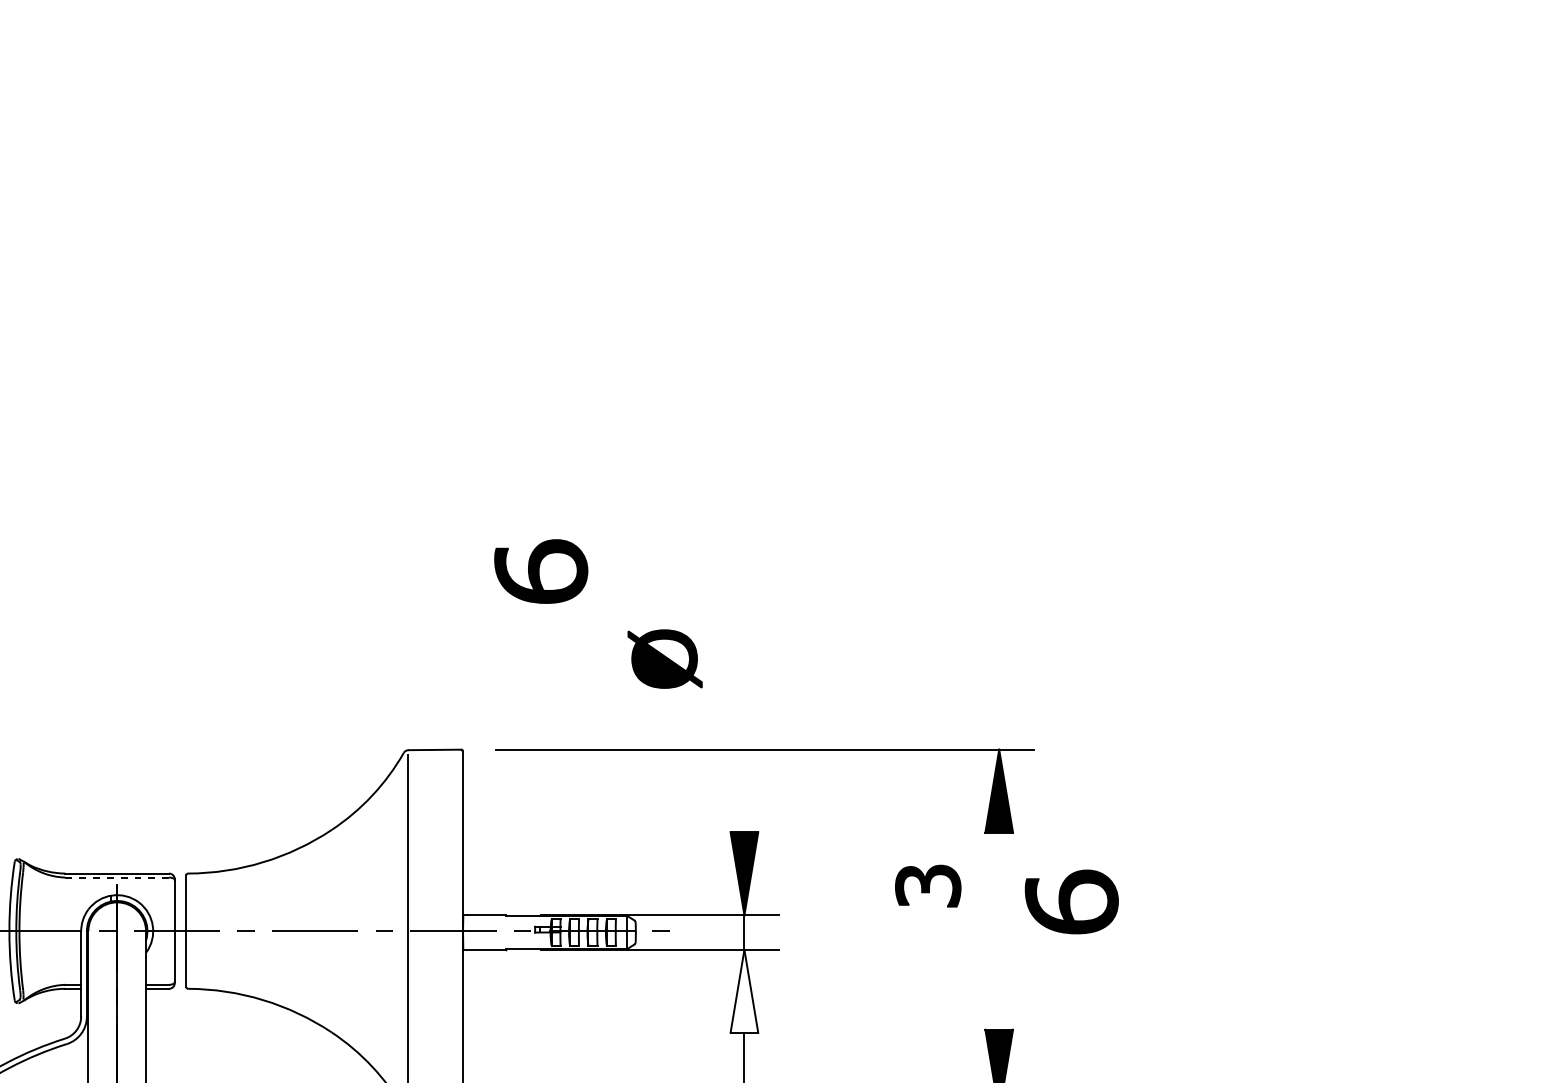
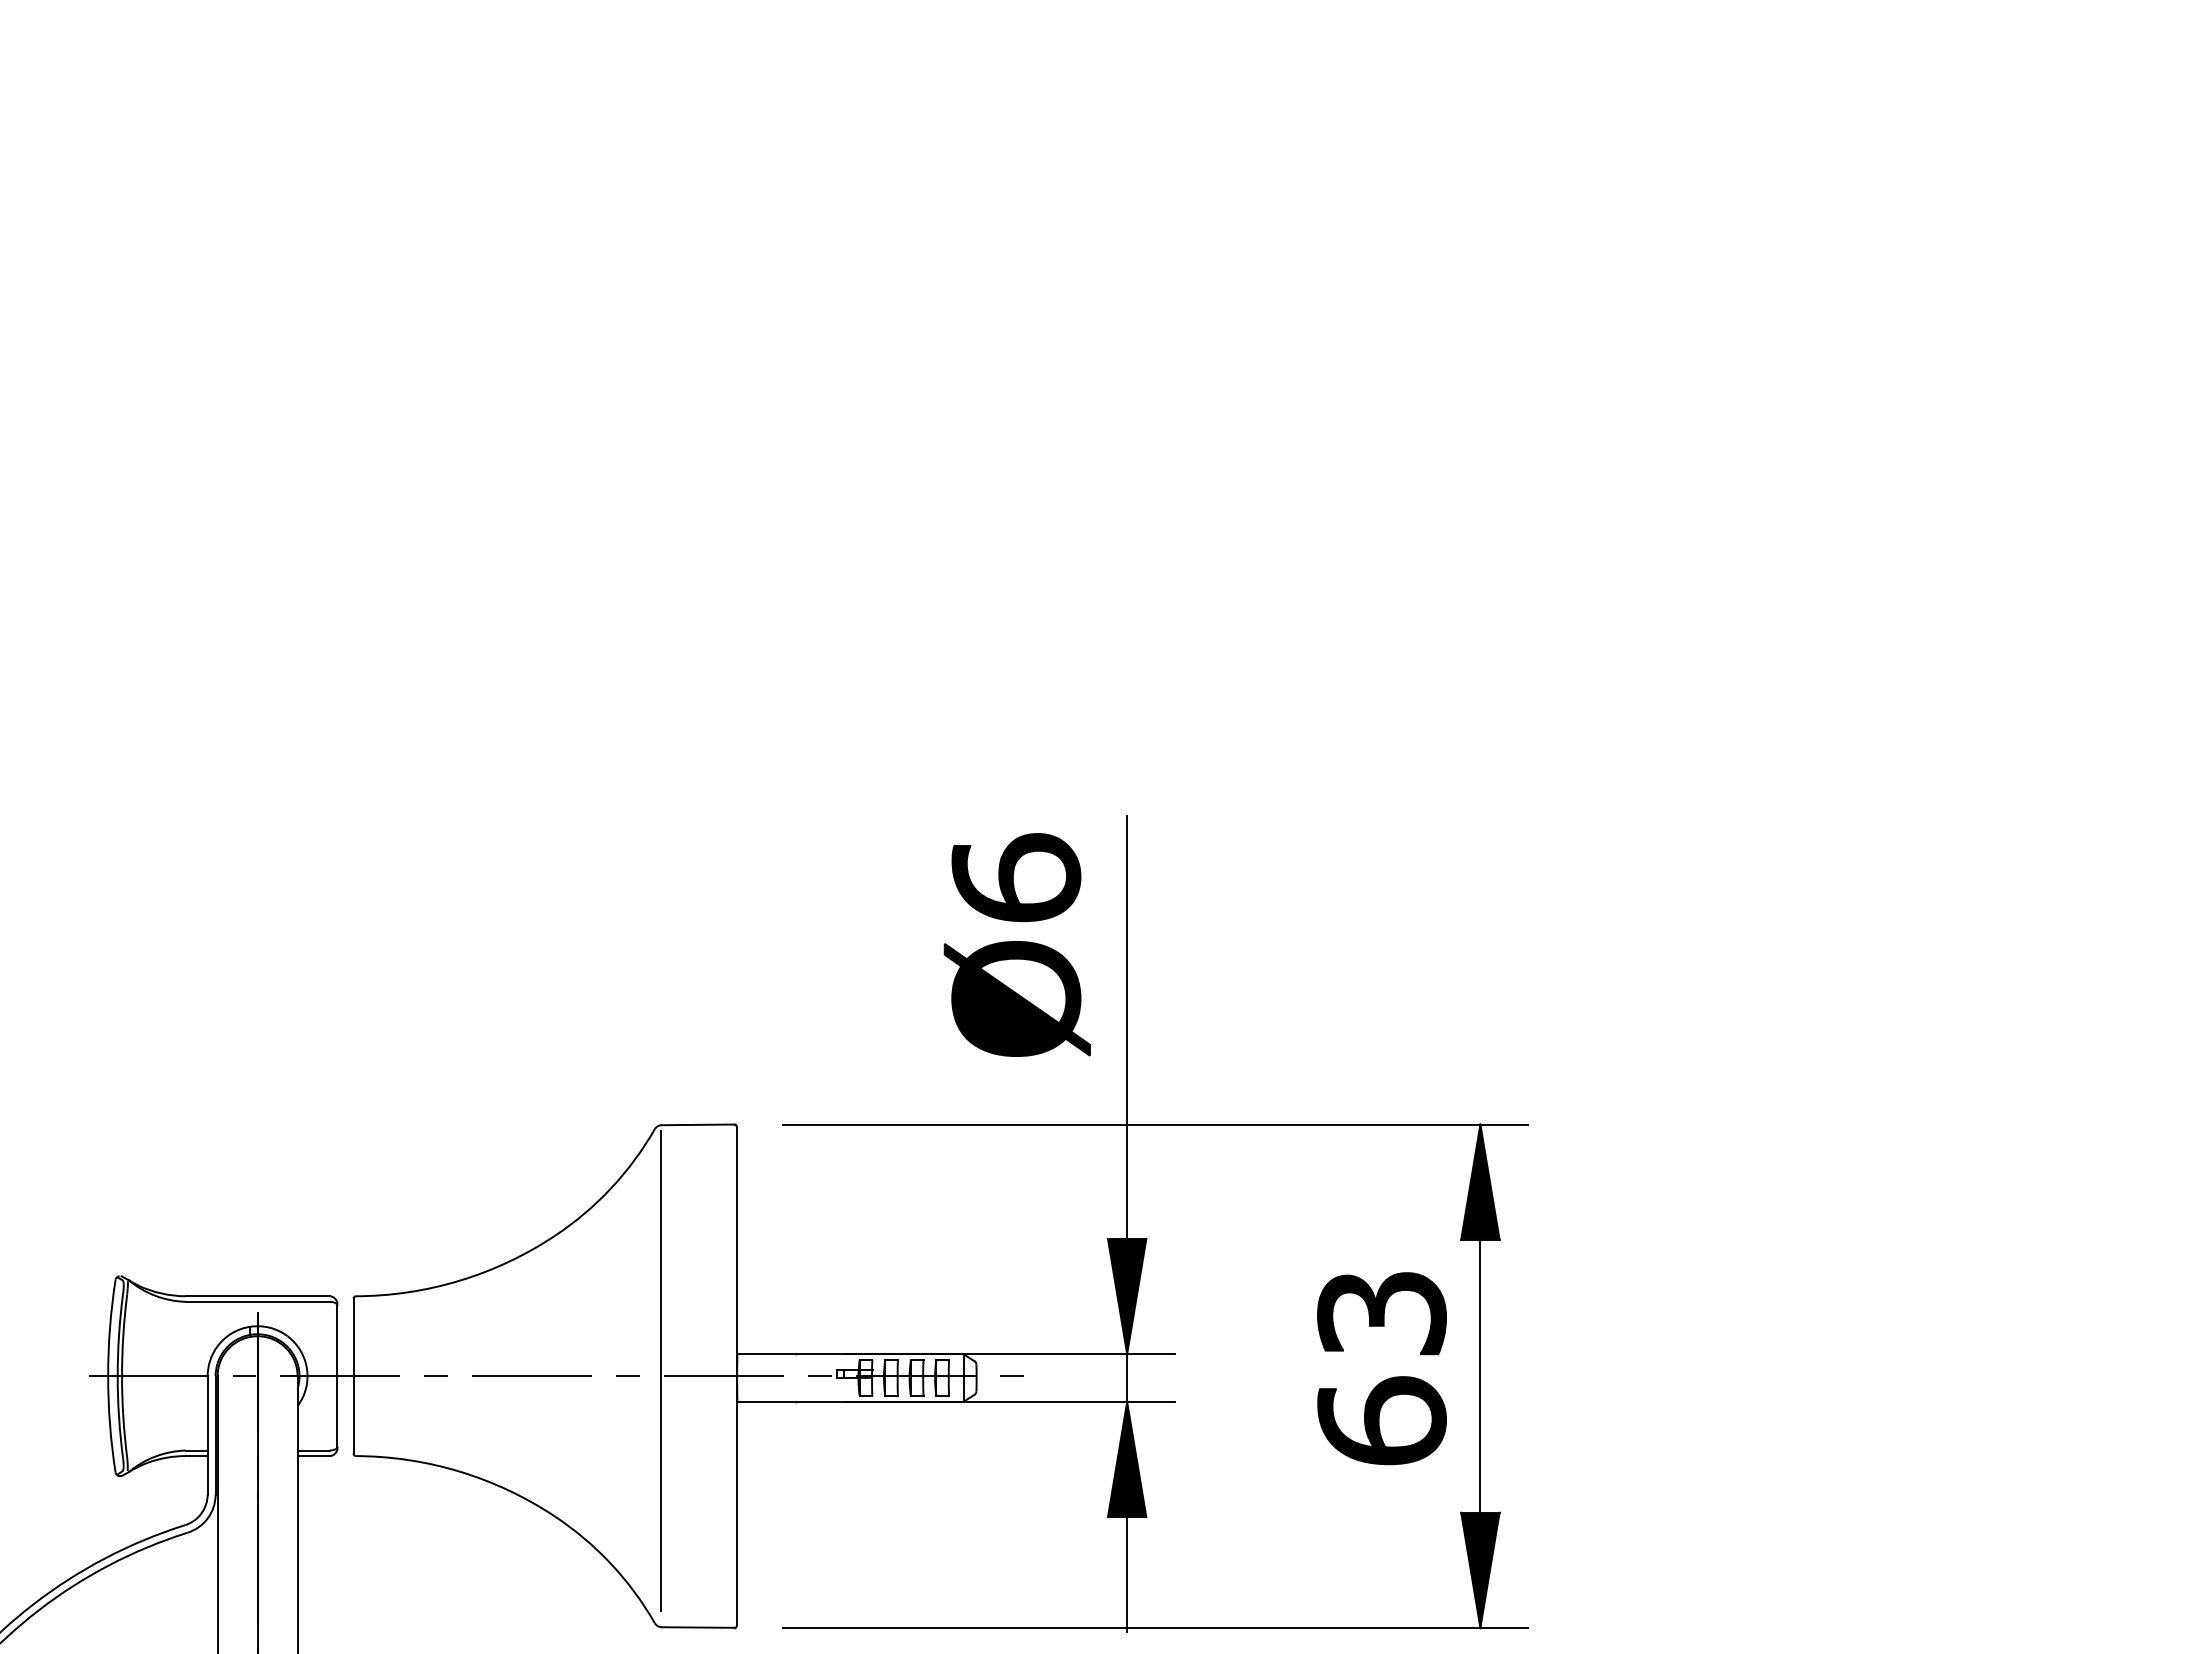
part: (541, 571) -> (1016, 877), moved
part: (664, 658) -> (1016, 998), size x1.43
line: (744, 679) -> (1127, 1027), added
line: (117, 877) -> (257, 1301), dashed -> solid
part: (927, 885) -> (1381, 1313), size x1.43
part: (1071, 901) -> (1381, 1420), moved
line: (999, 930) -> (1480, 1375), added
fill: (743, 991) -> (1126, 1459), added

